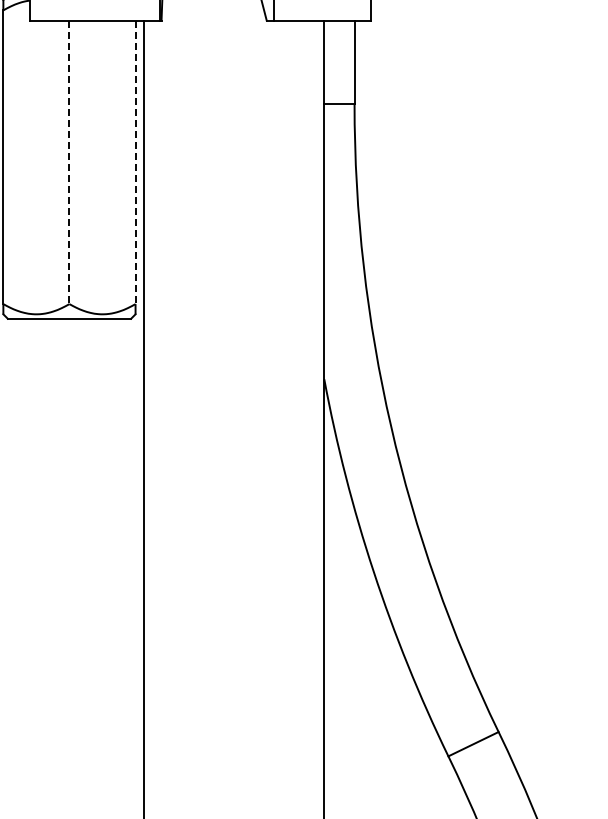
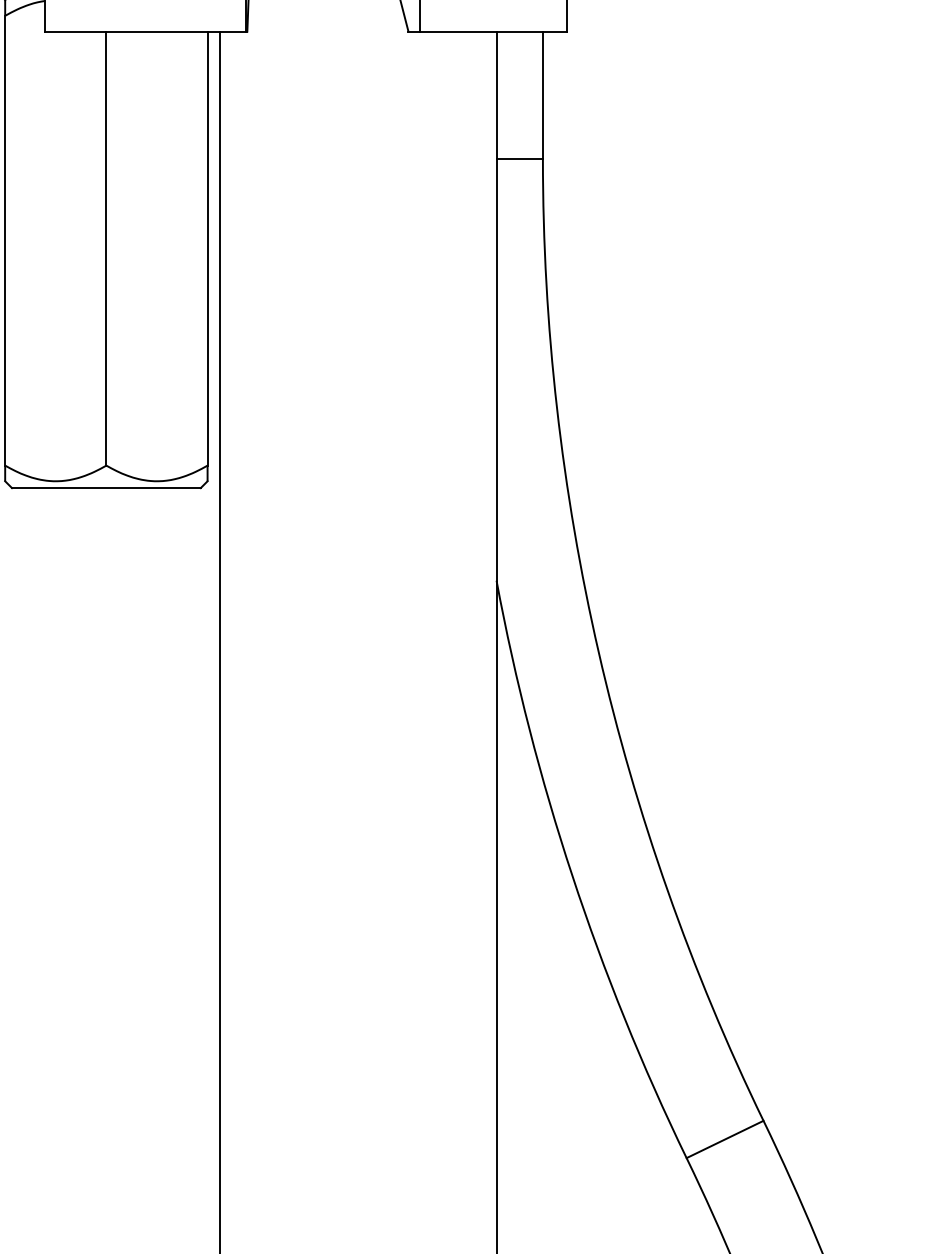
line: (69, 162) -> (106, 248), dashed -> solid
line: (135, 162) -> (207, 248), dashed -> solid

